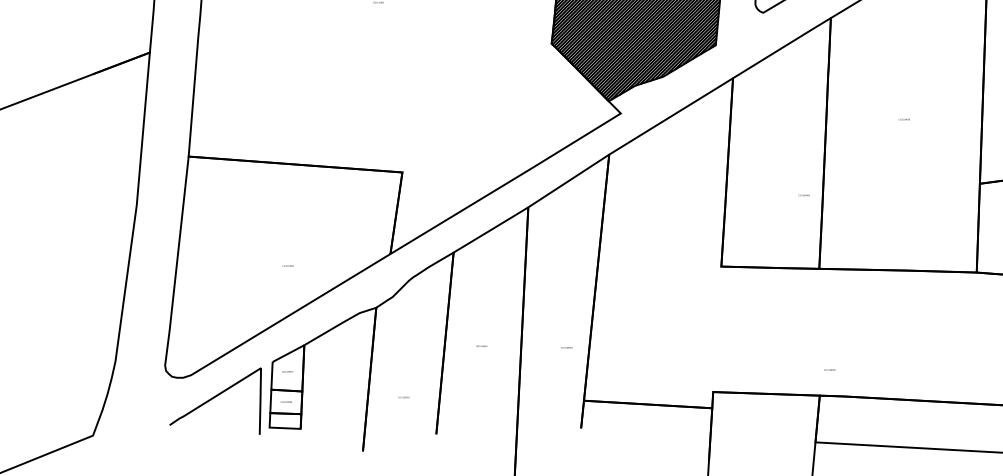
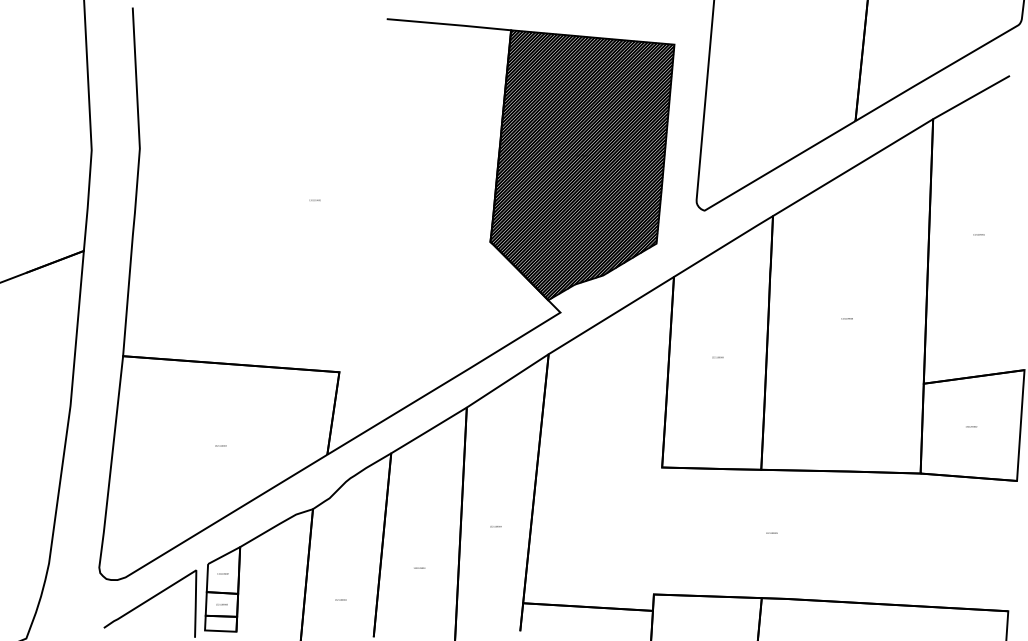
text: (803, 195) -> (717, 357), moved
text: (287, 265) -> (220, 445), moved
text: (481, 345) -> (419, 567), moved
text: (566, 347) -> (495, 526), moved
text: (829, 369) -> (771, 532), moved

